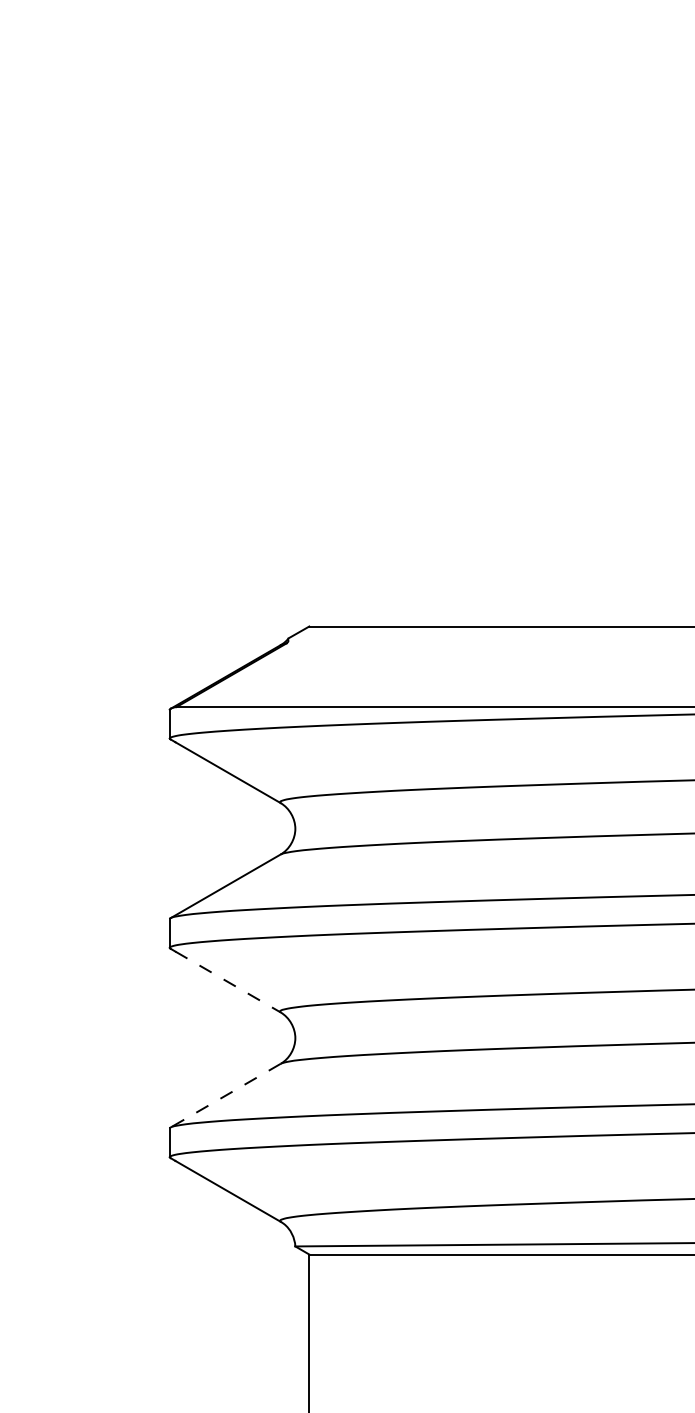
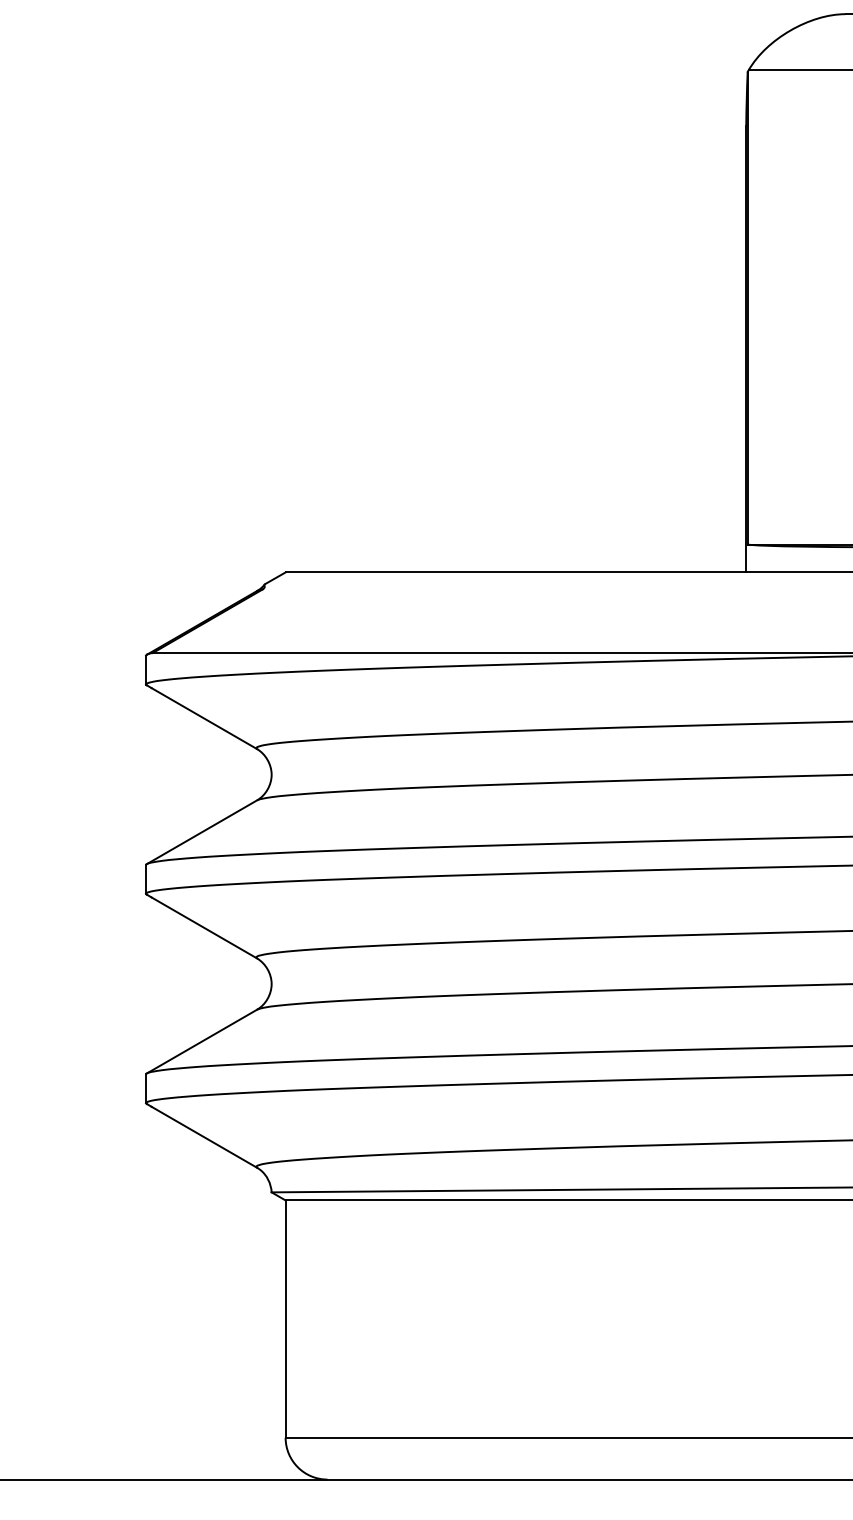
line: (228, 981) -> (204, 927), dashed -> solid
line: (226, 1095) -> (202, 1041), dashed -> solid

